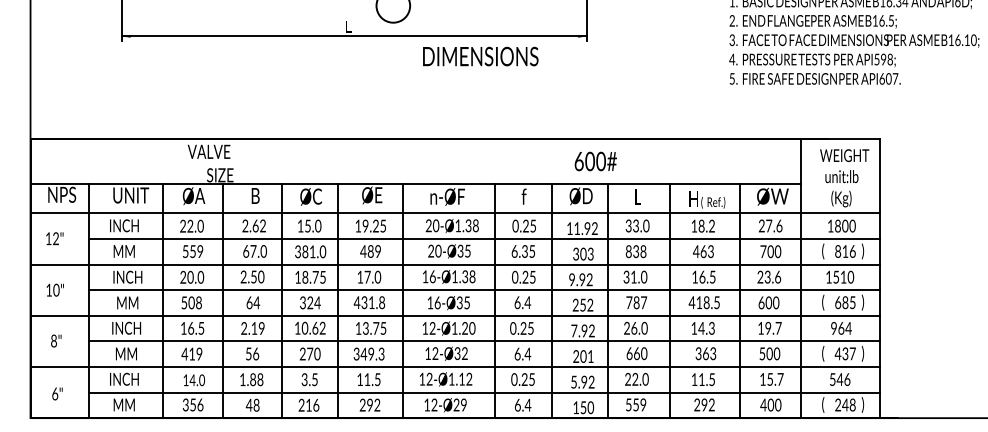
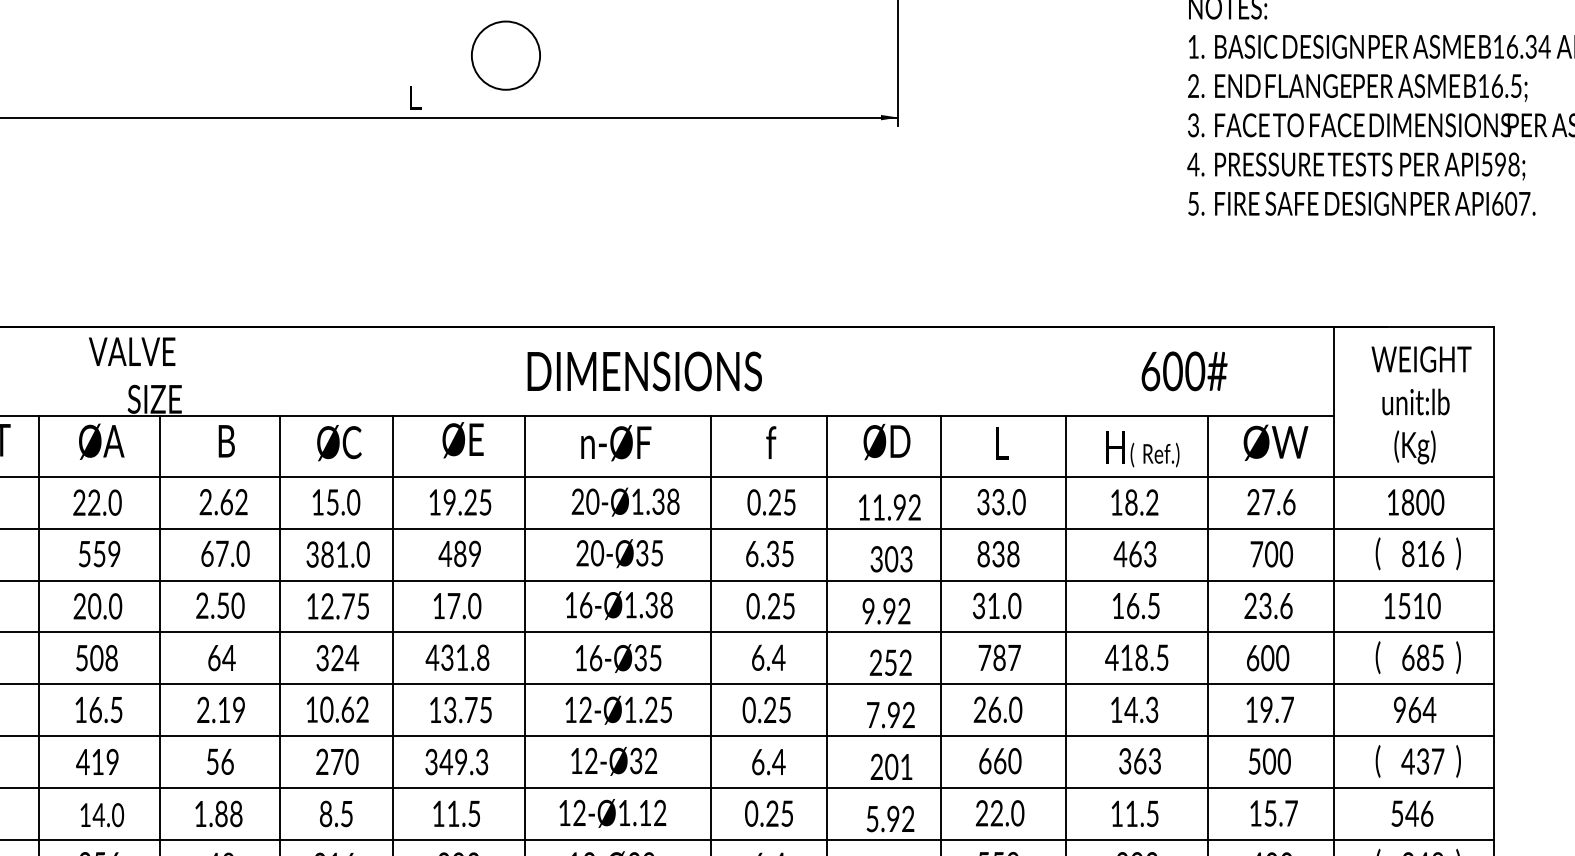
text: (480, 56) -> (644, 371), moved
text: (595, 161) -> (1183, 371), moved
text: (305, 277) -> (327, 606), 18.75 -> 12.75
text: (472, 328) -> (666, 710), 12-Ø1.20 -> 12-Ø1.25
text: (304, 379) -> (325, 813), 3.5 -> 8.5

